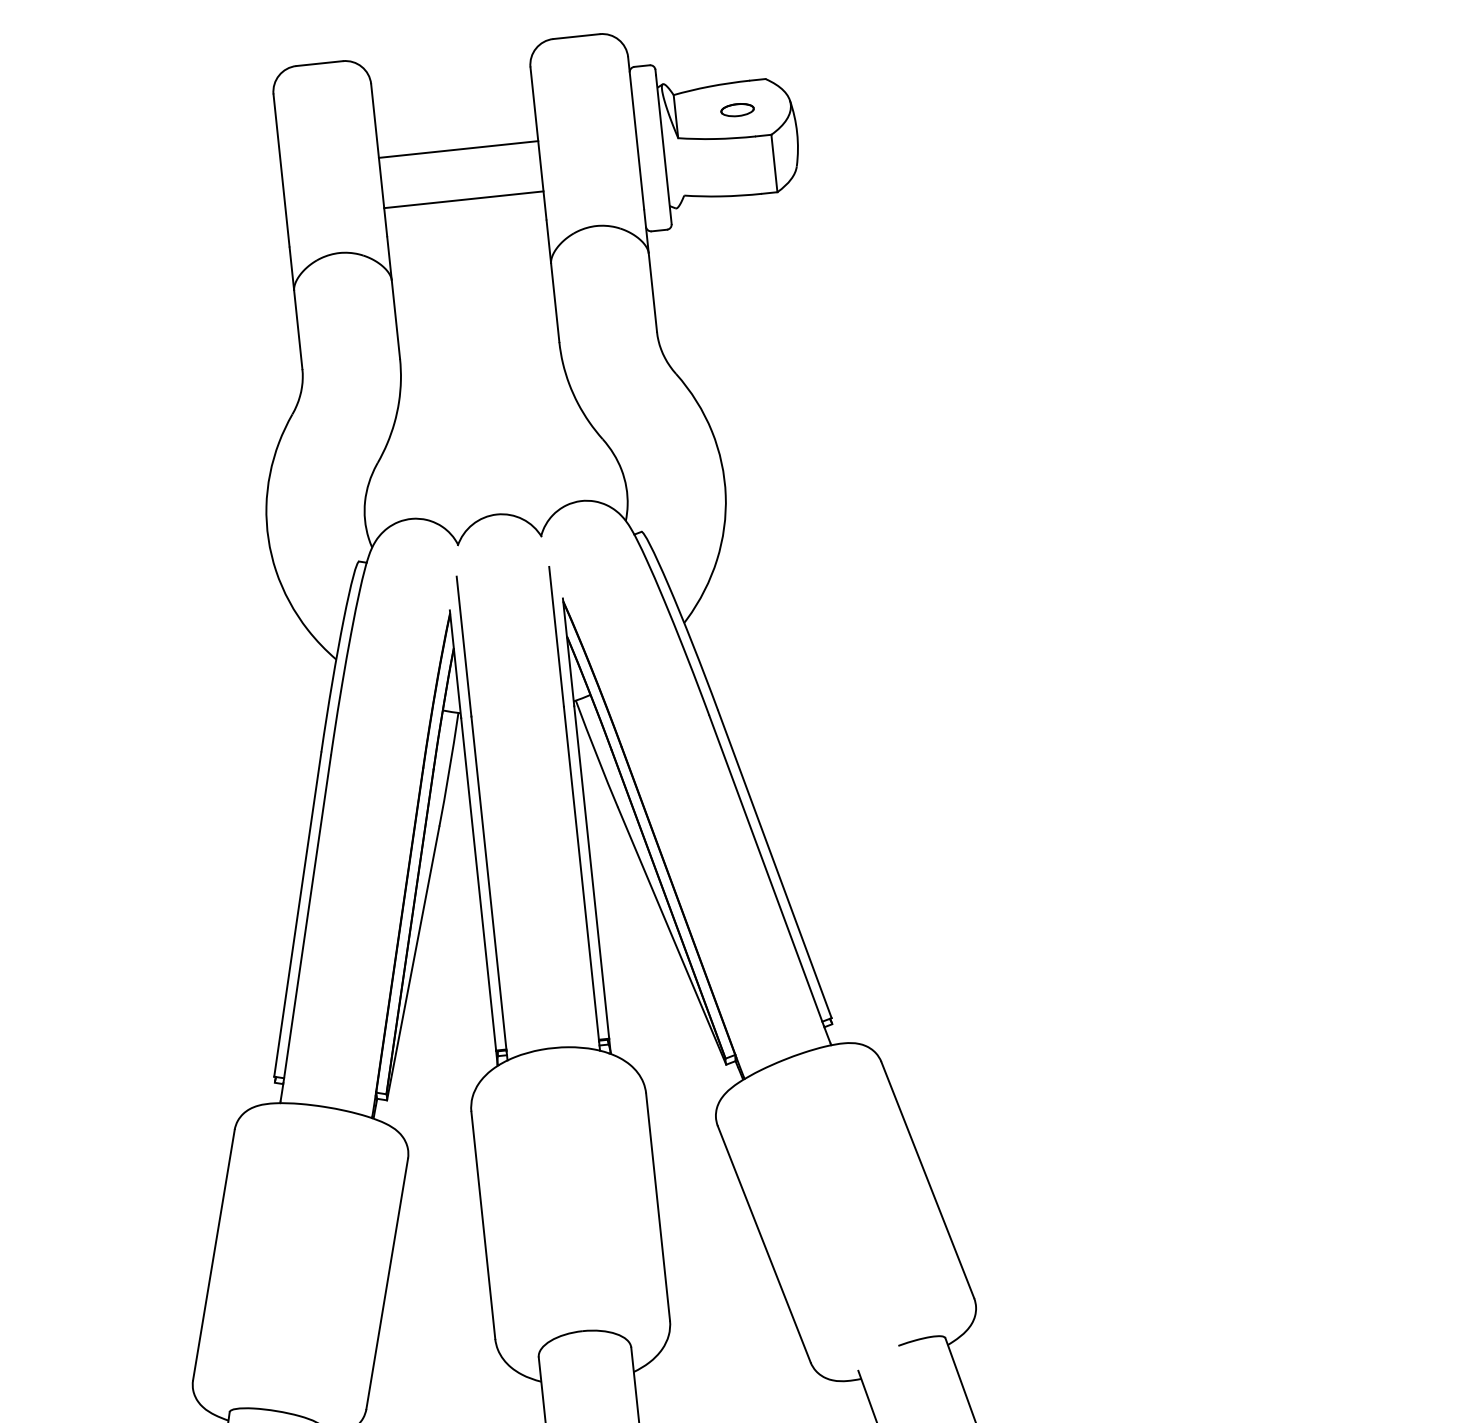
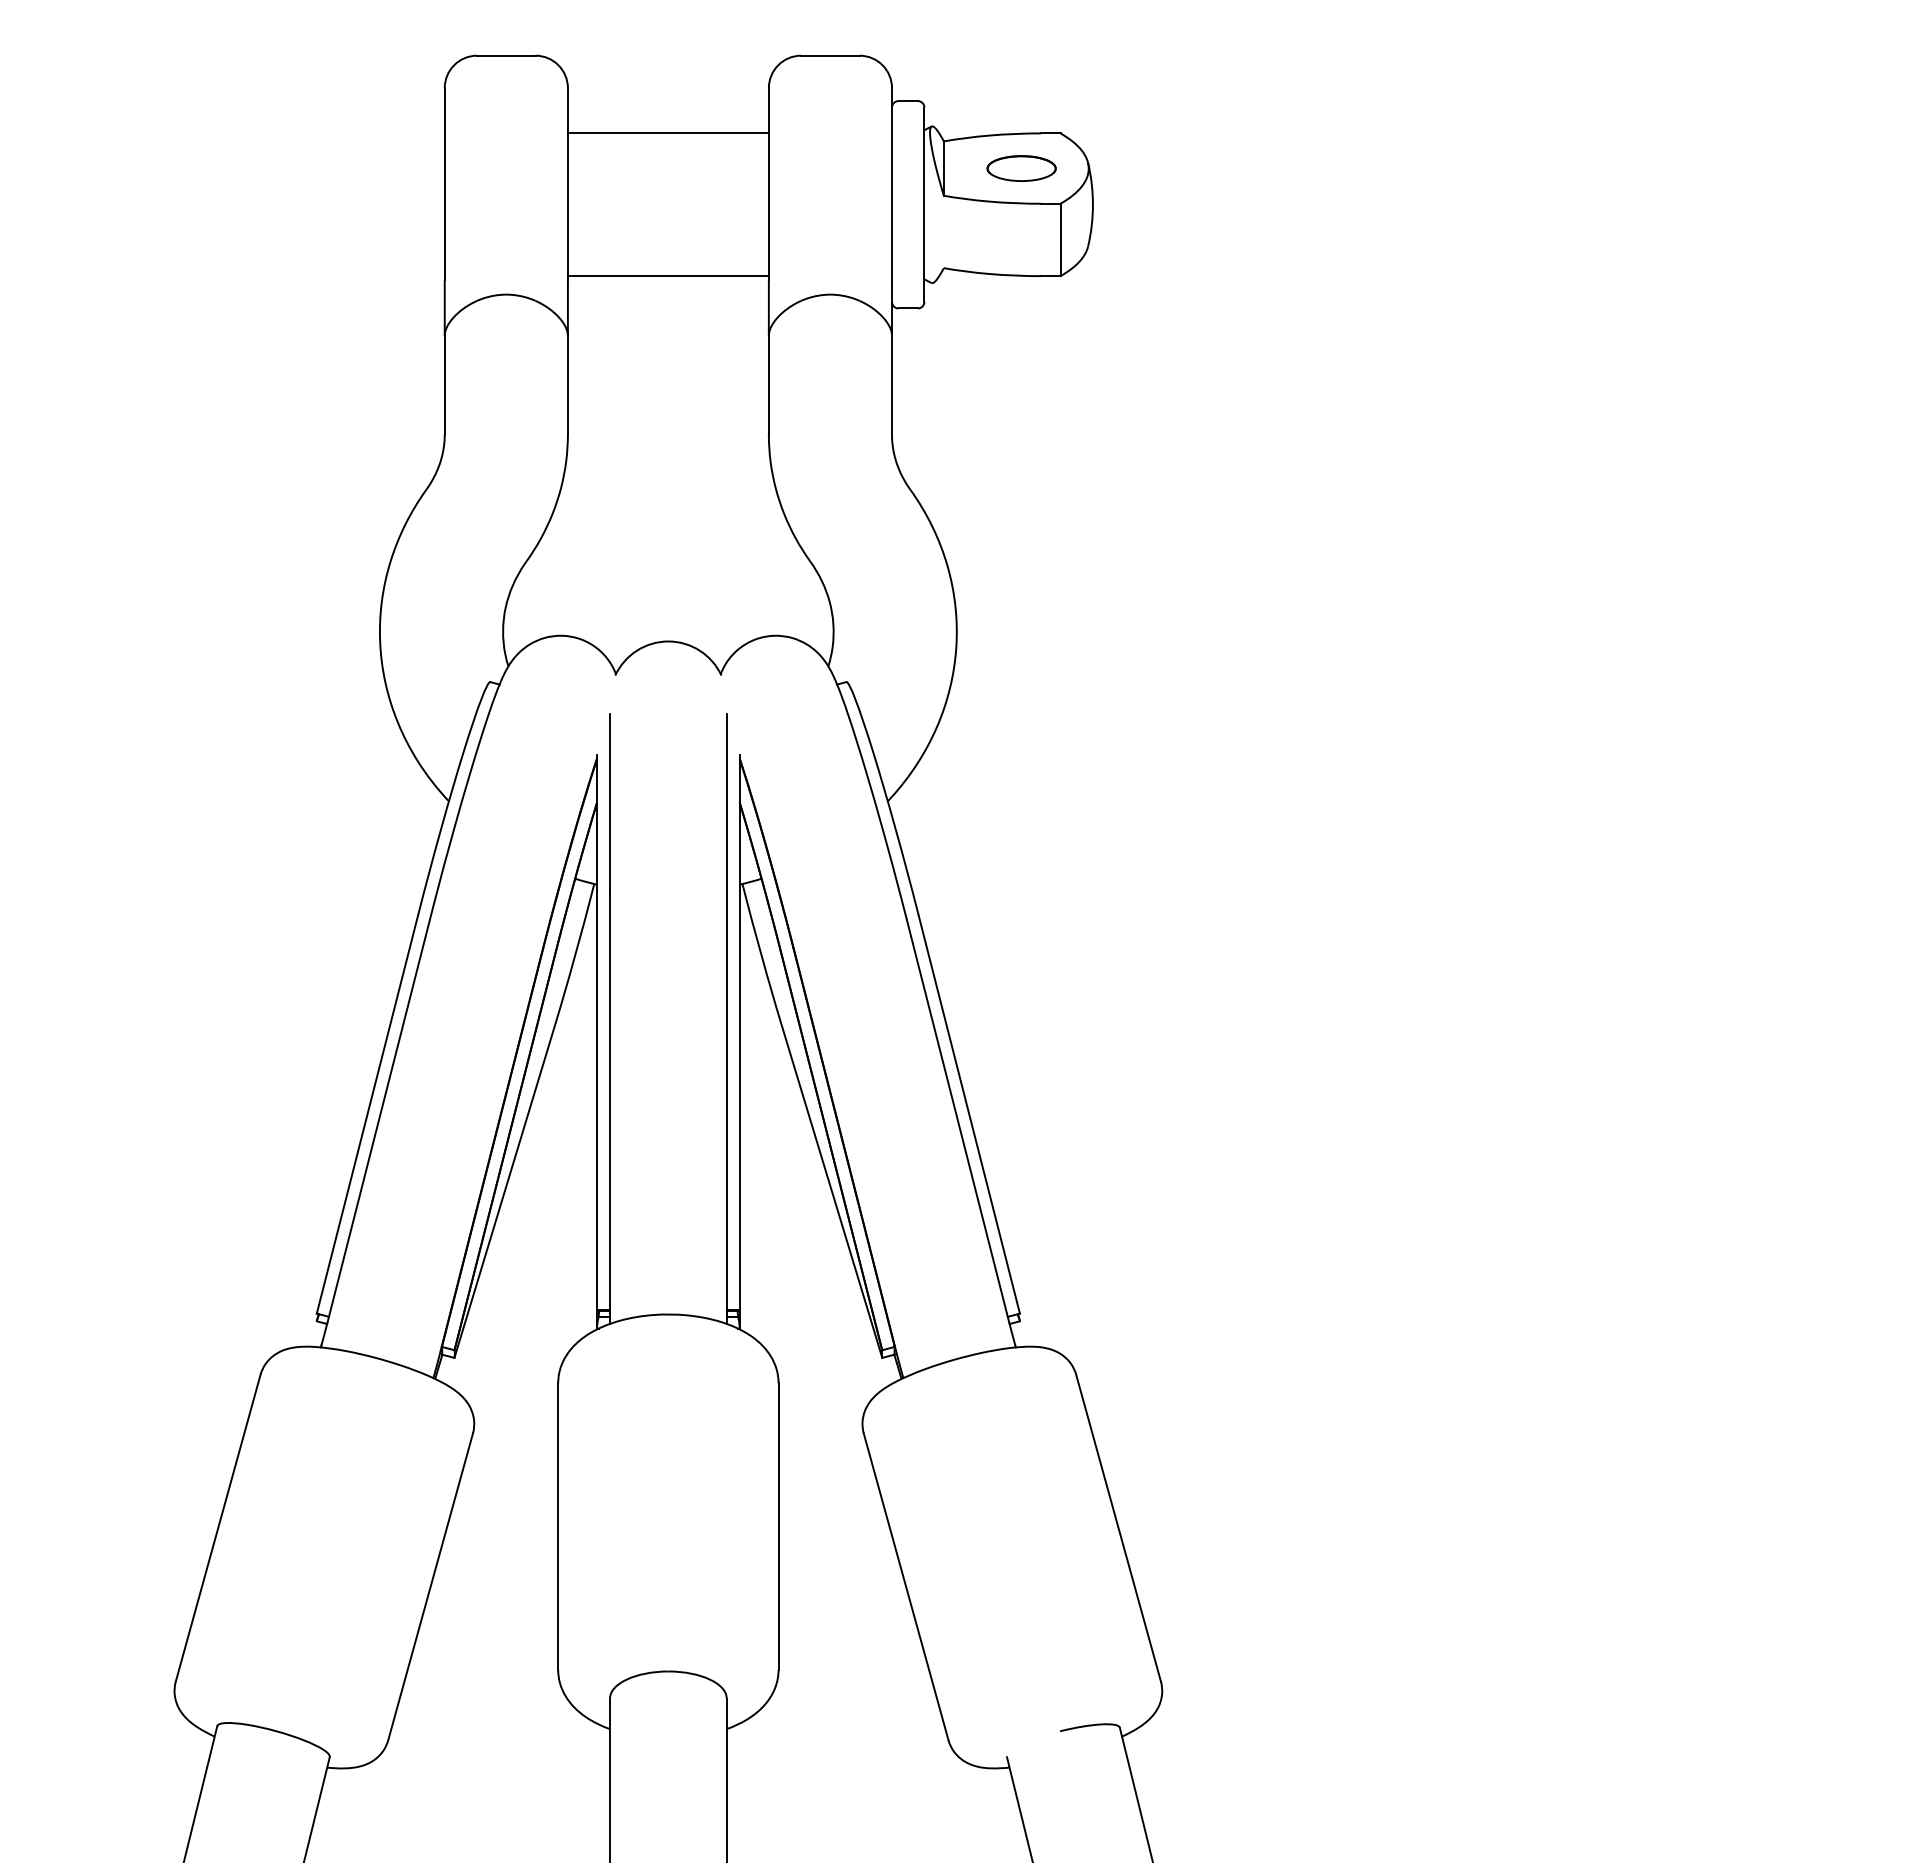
part: (737, 110) -> (1021, 168), size x1.67
line: (457, 149) -> (667, 276), moved
line: (463, 199) -> (667, 133), moved

